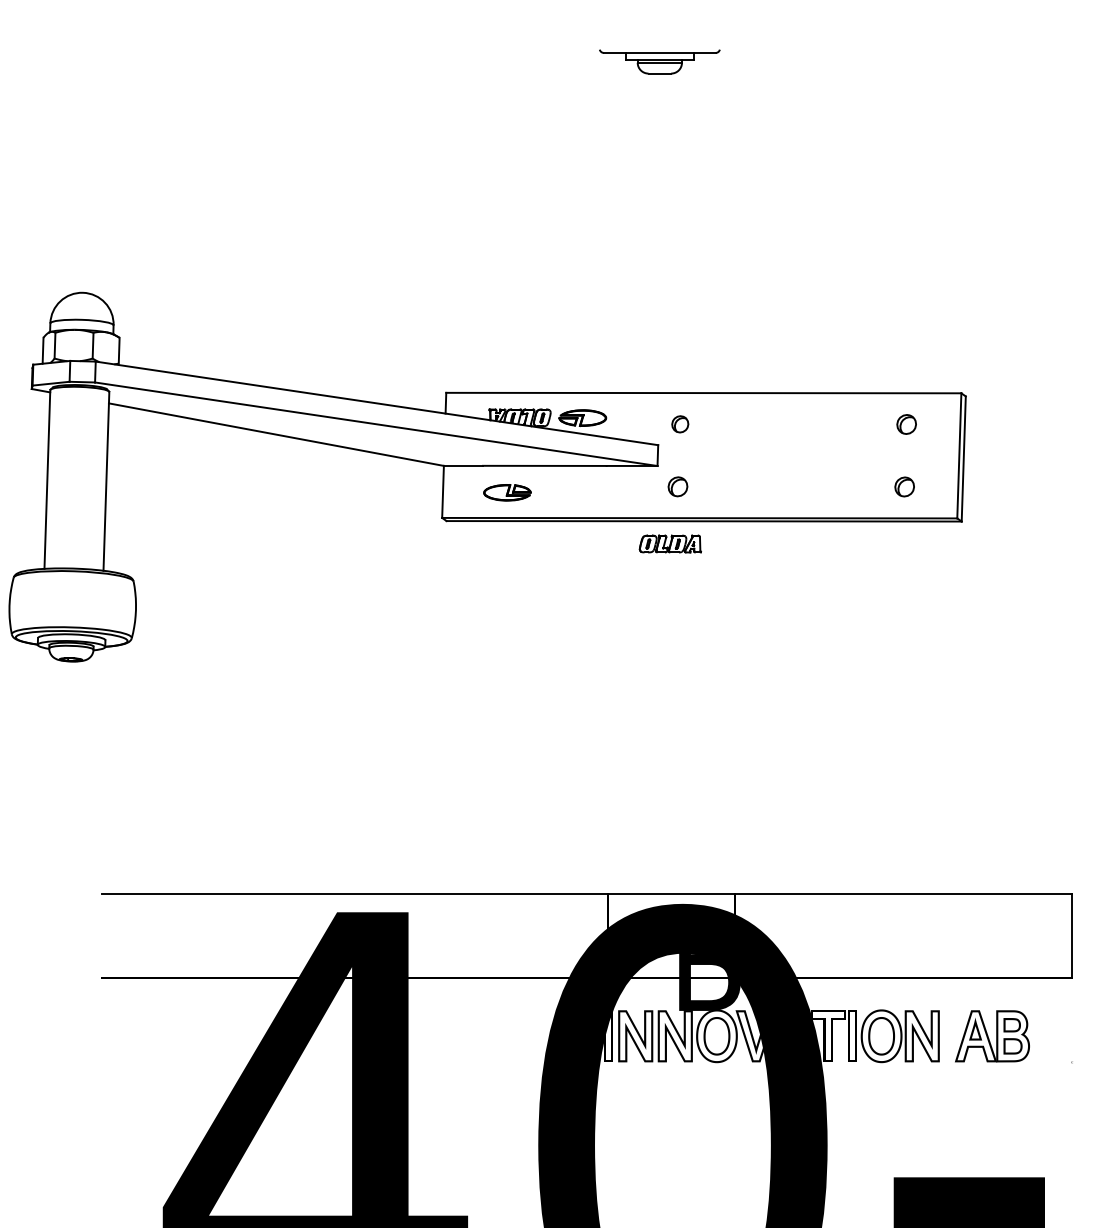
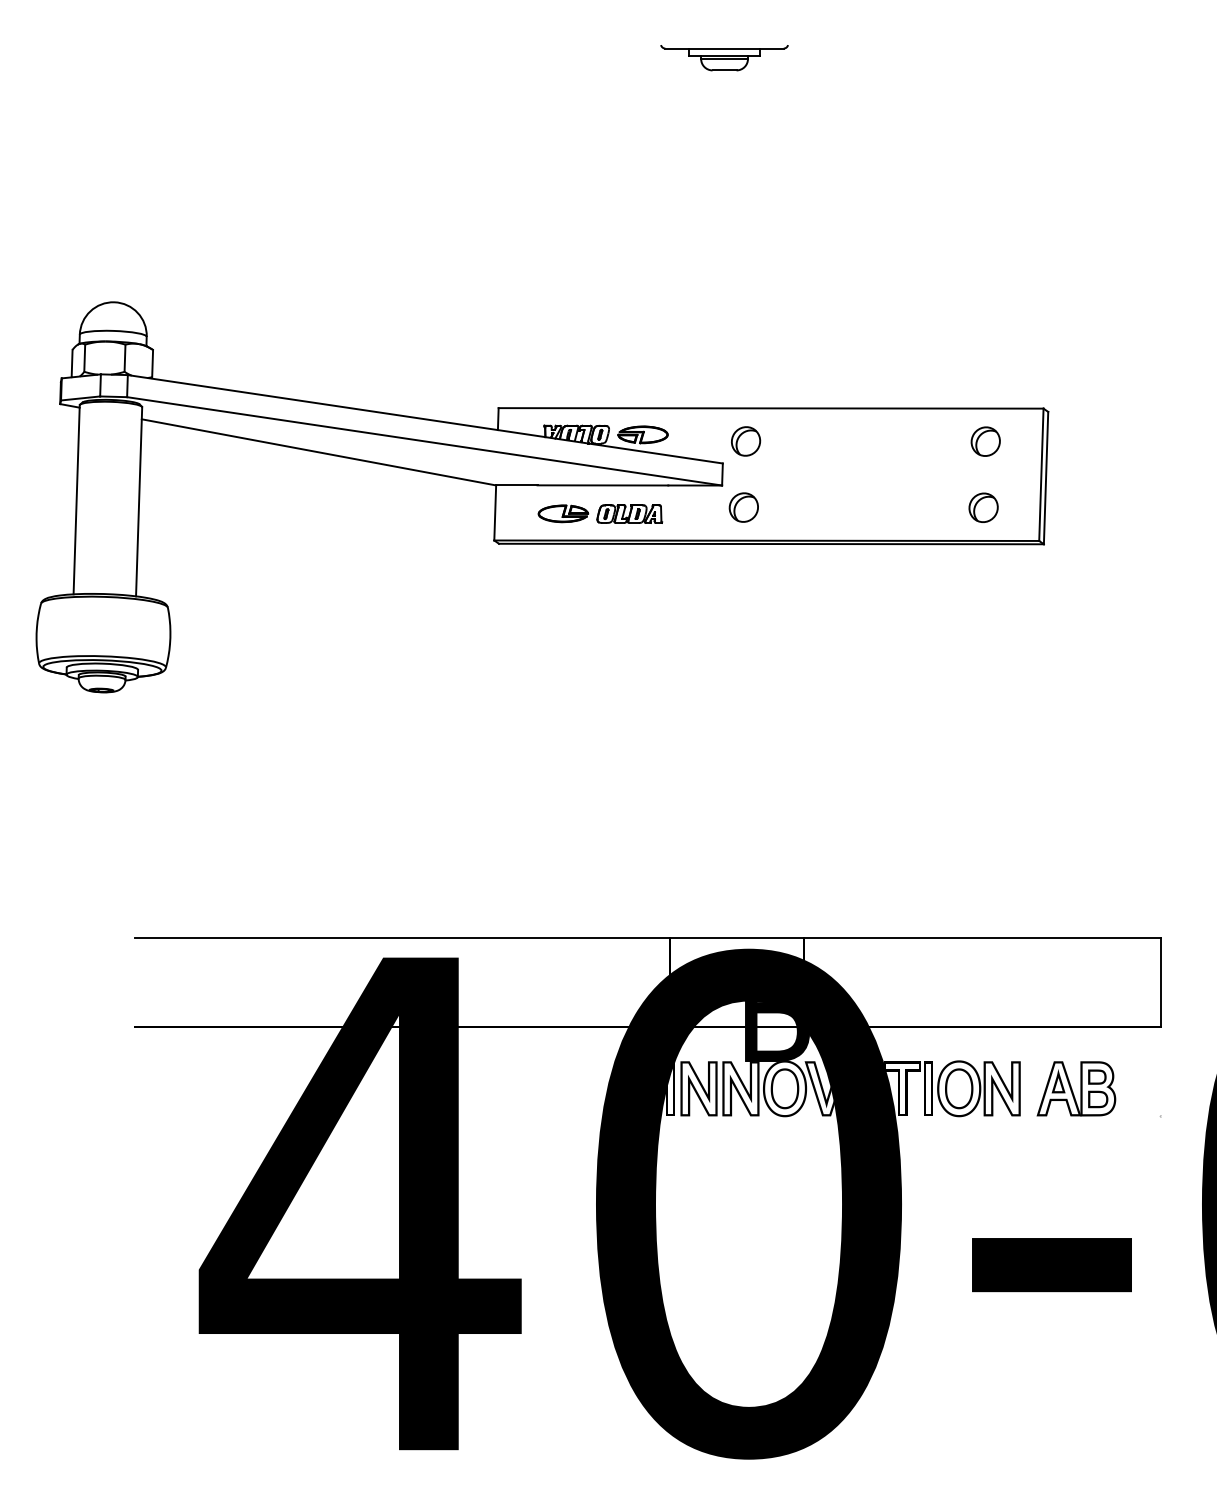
part: (680, 424) -> (746, 441), size x1.67
part: (906, 424) -> (985, 441), size x1.43
part: (677, 486) -> (743, 507), size x1.43
part: (904, 486) -> (983, 507), size x1.43
part: (670, 543) -> (629, 513), moved

